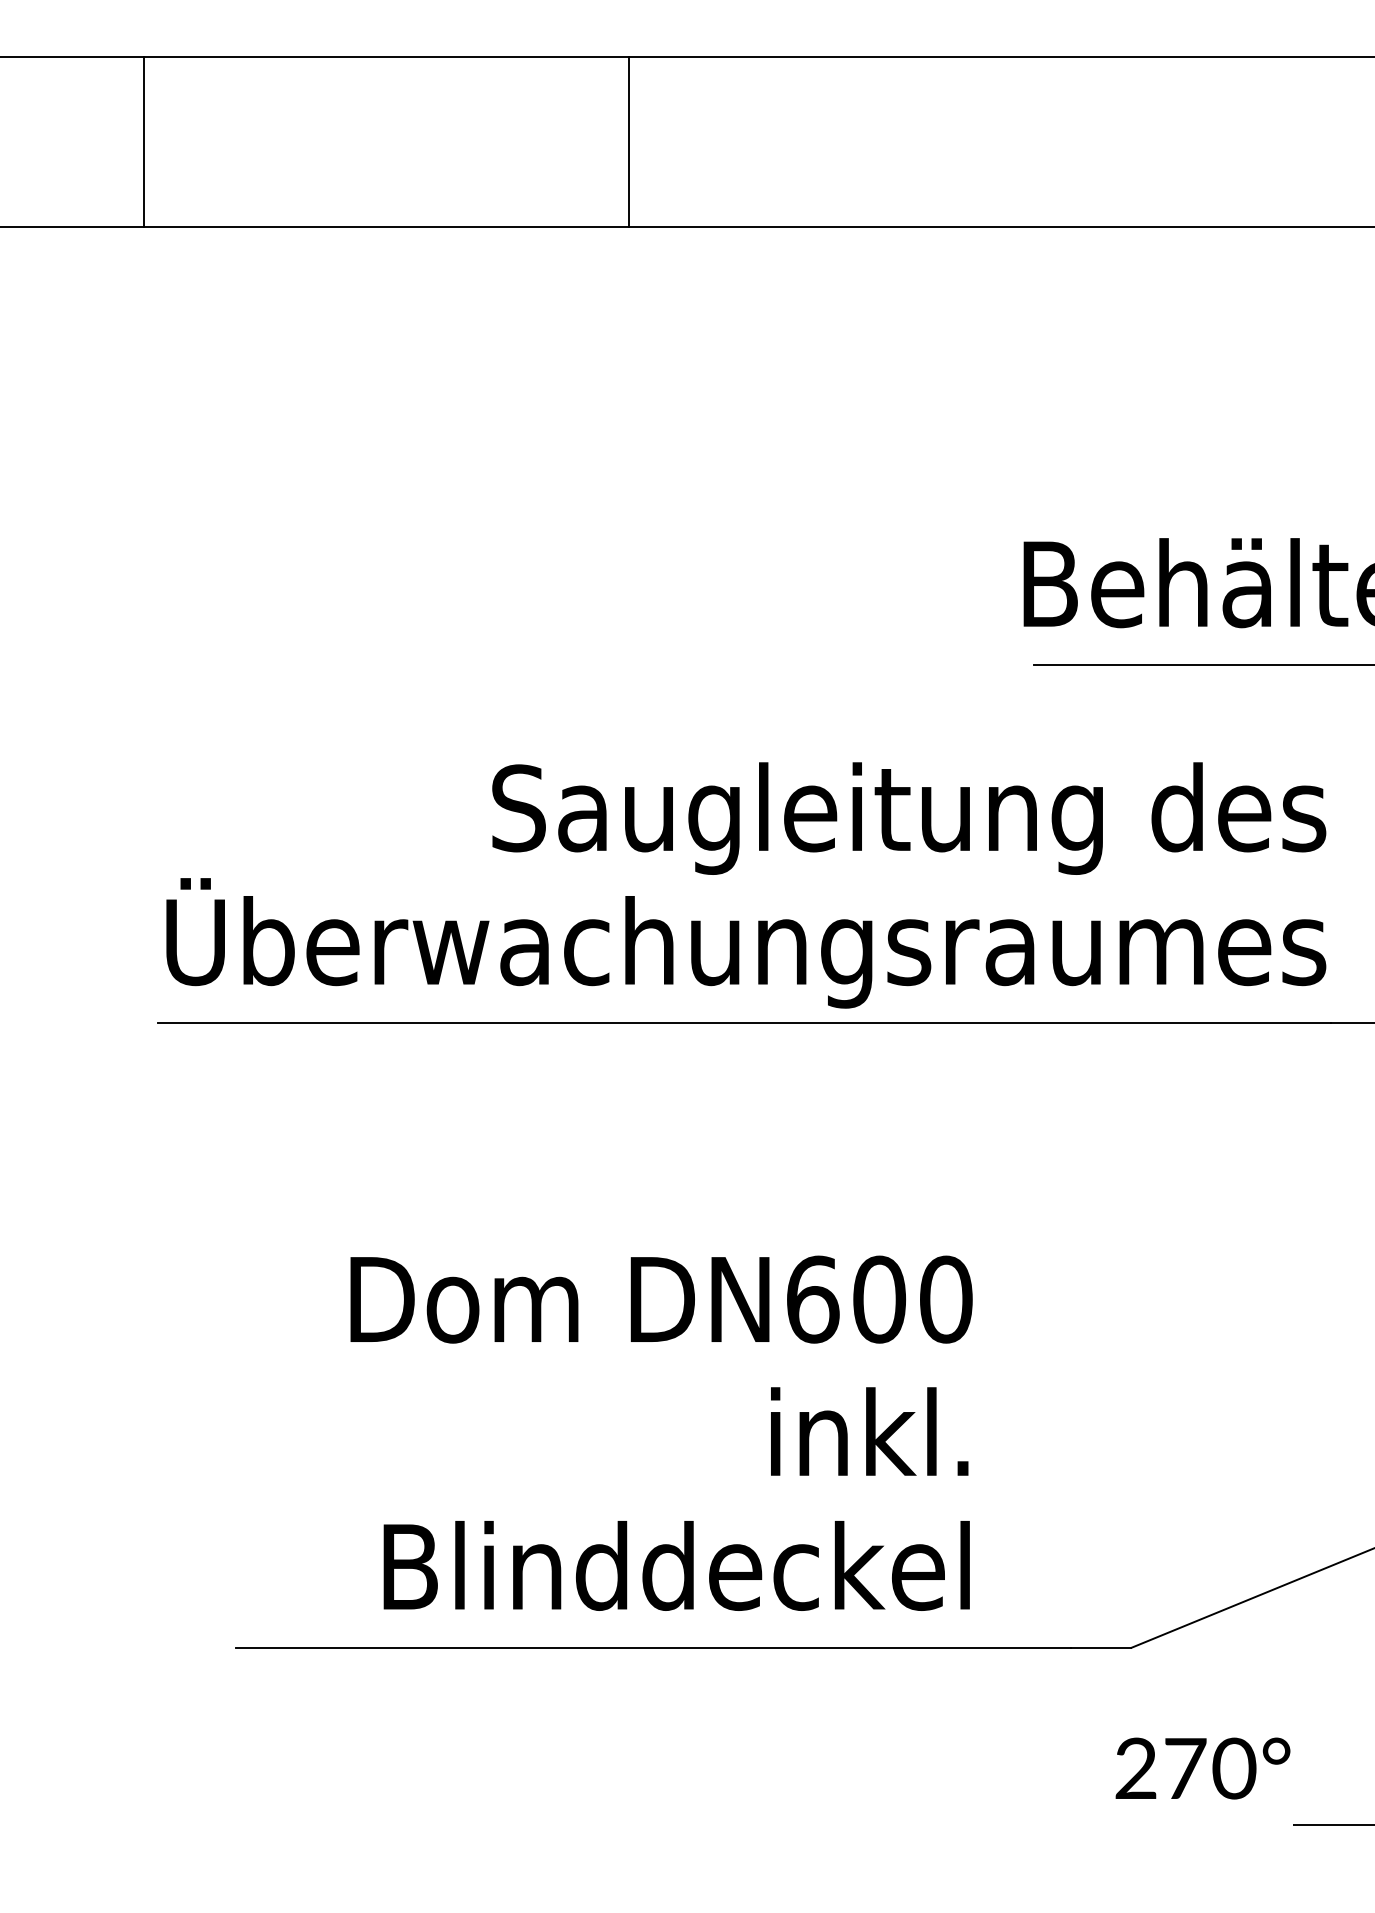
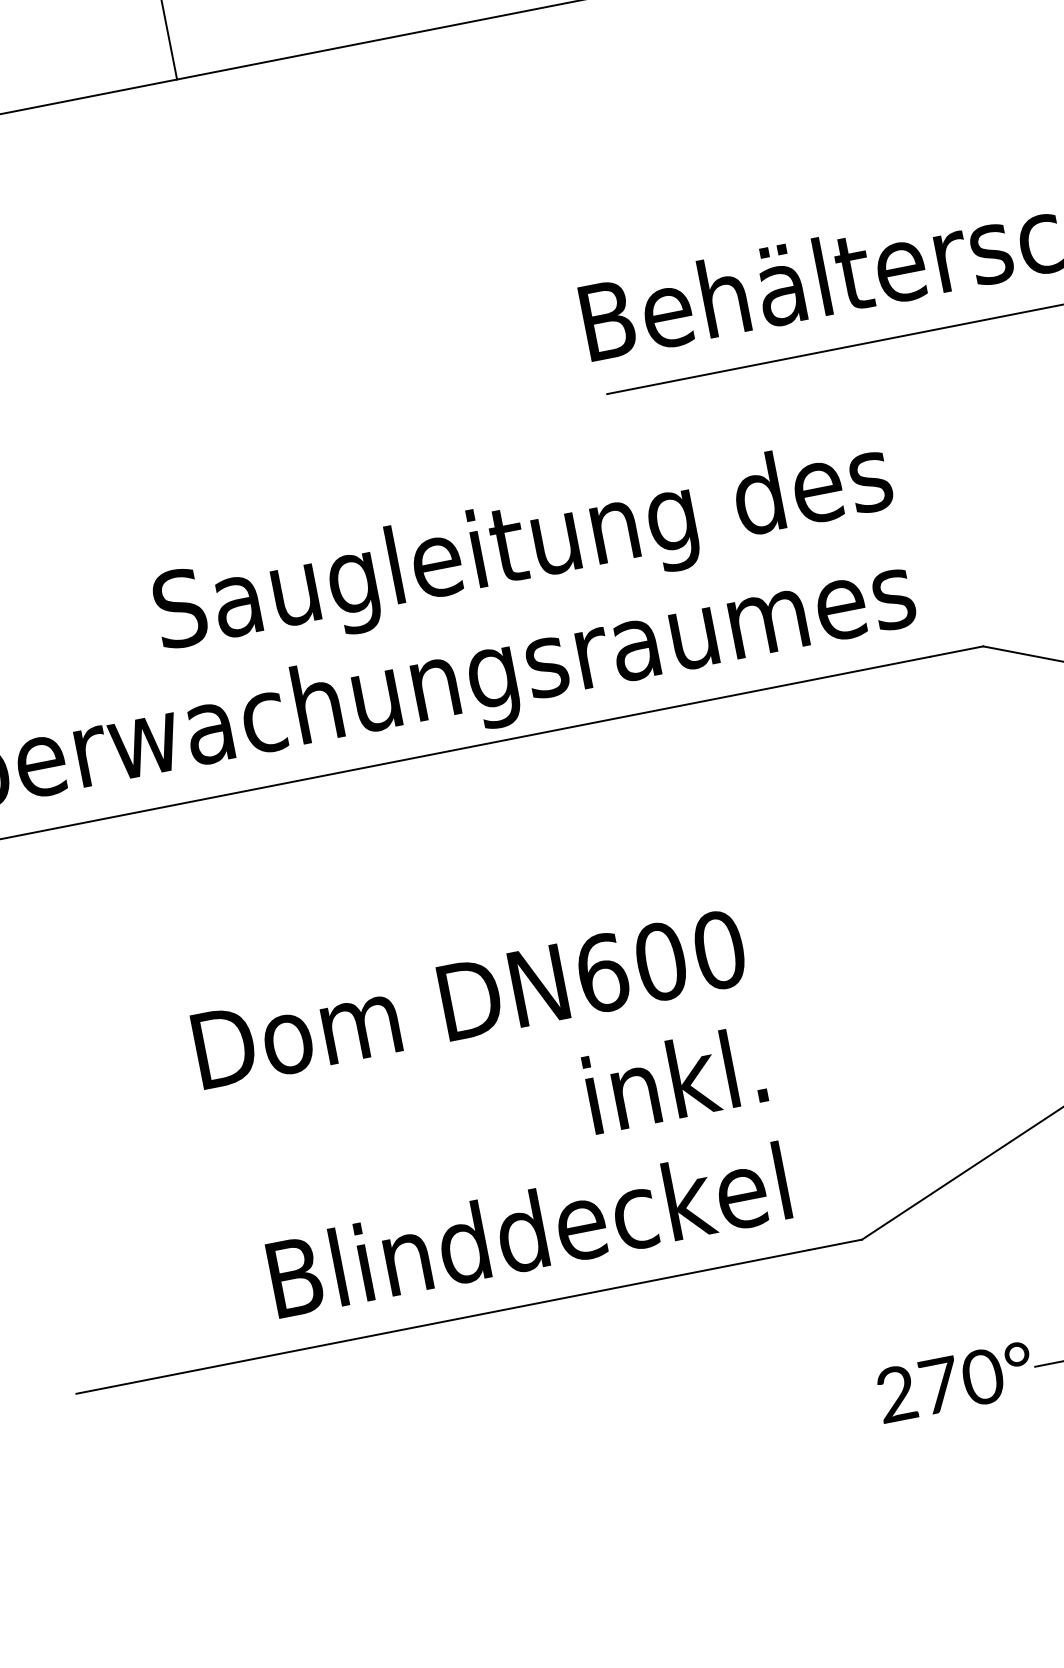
text: (661, 1432) -> (492, 1115), moved
text: (1202, 1768) -> (954, 1382), moved

